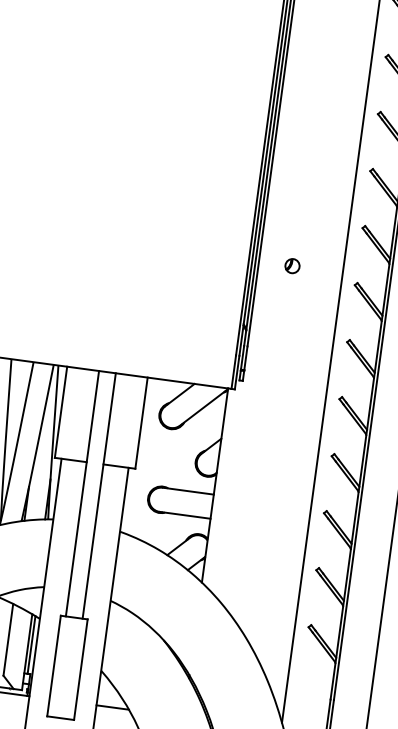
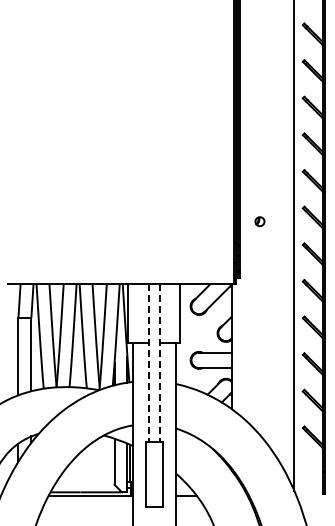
part: (291, 265) -> (259, 221), moved
line: (81, 494) -> (148, 363), solid -> dashed
line: (98, 496) -> (159, 363), solid -> dashed

